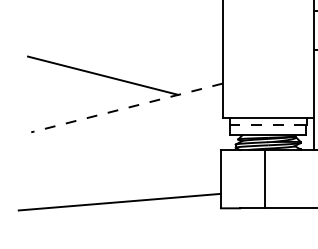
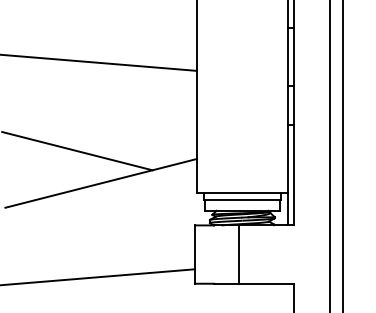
line: (127, 108) -> (101, 183), dashed -> solid
line: (268, 125) -> (242, 200), dashed -> solid

